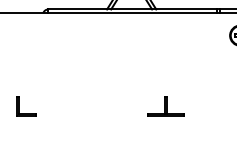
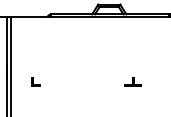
part: (25, 105) -> (35, 81), size x0.6
part: (164, 105) -> (132, 81), size x0.6

